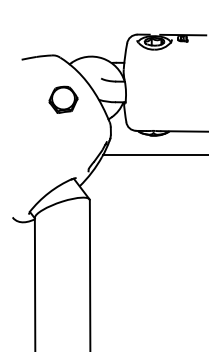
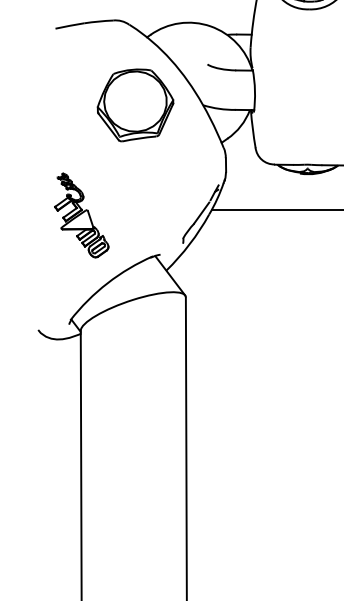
part: (63, 99) -> (135, 104), size x1.43
part: (35, 157) -> (81, 215), added

